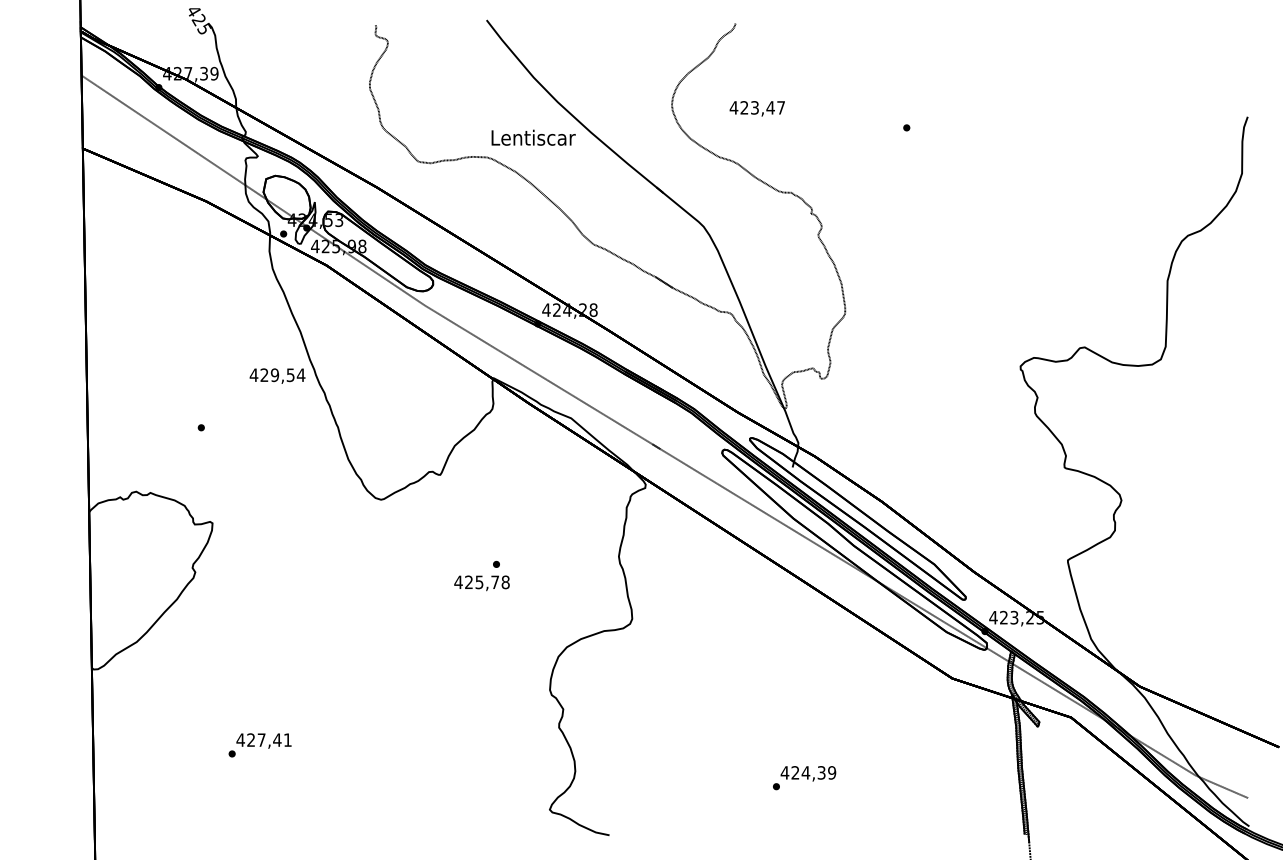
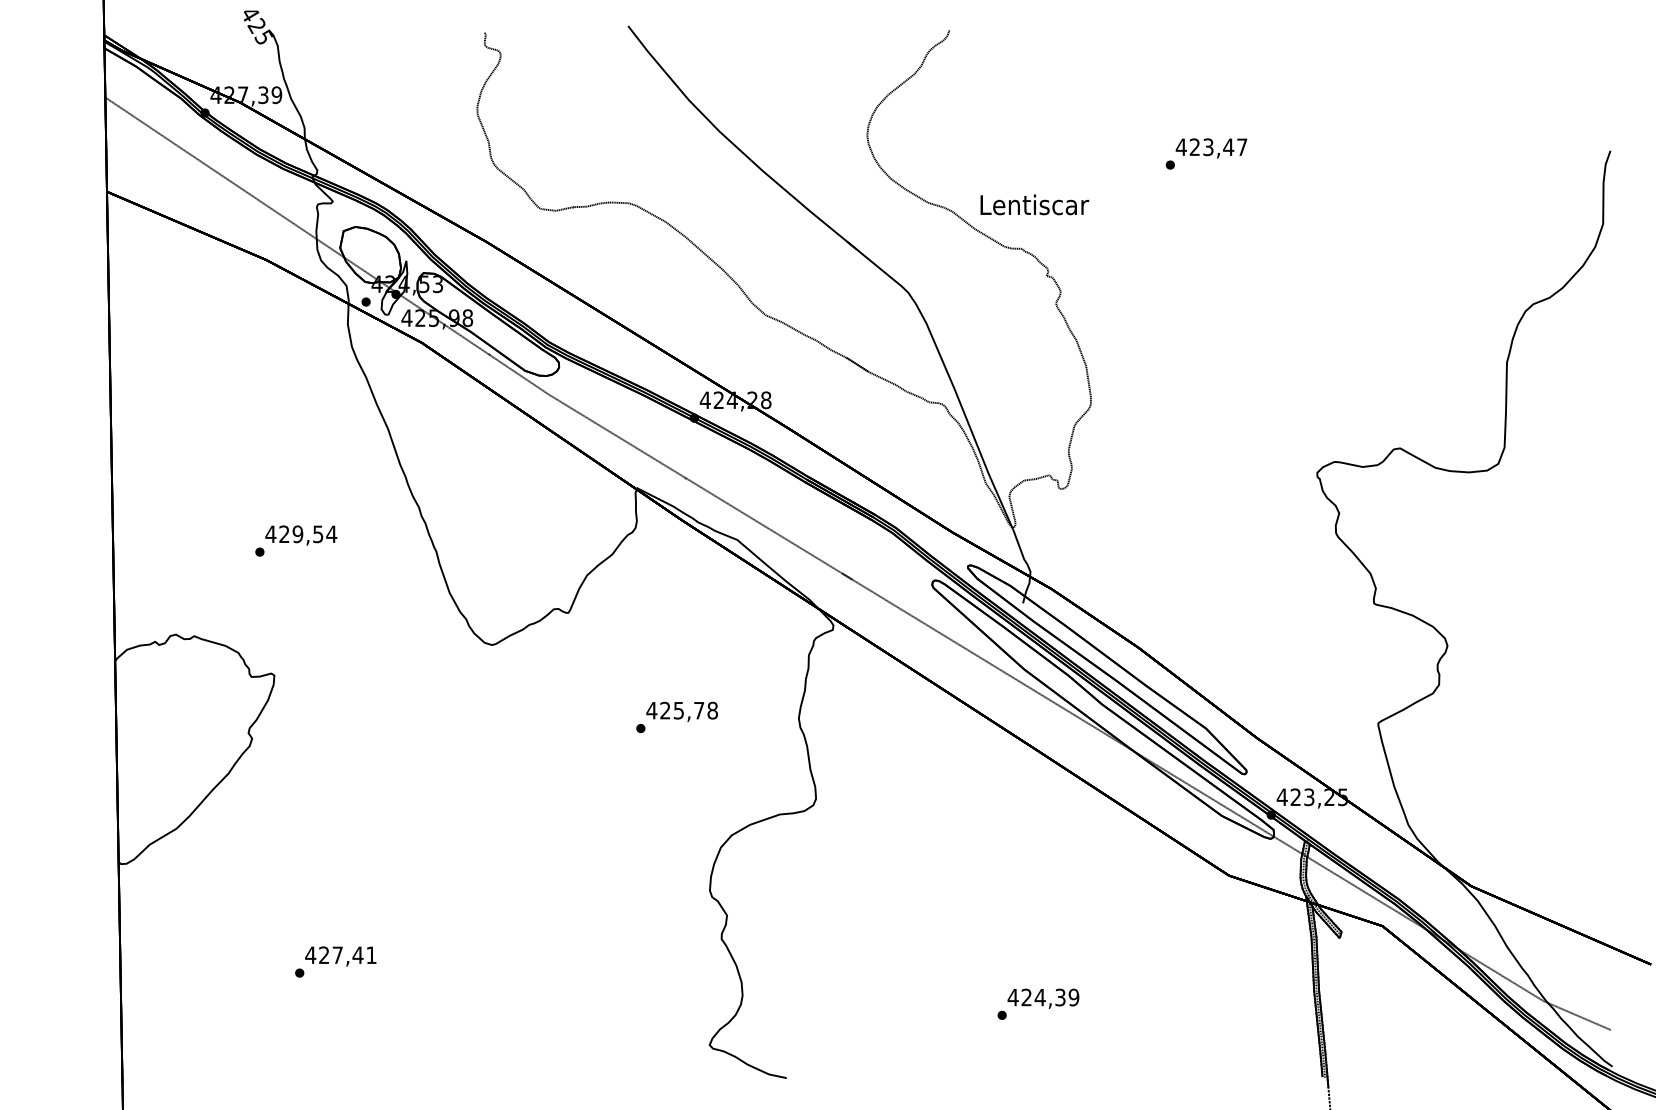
text: (757, 108) -> (1211, 148), moved
text: (533, 137) -> (1034, 204), moved
text: (277, 376) -> (301, 535), moved
text: (481, 583) -> (681, 711), moved

